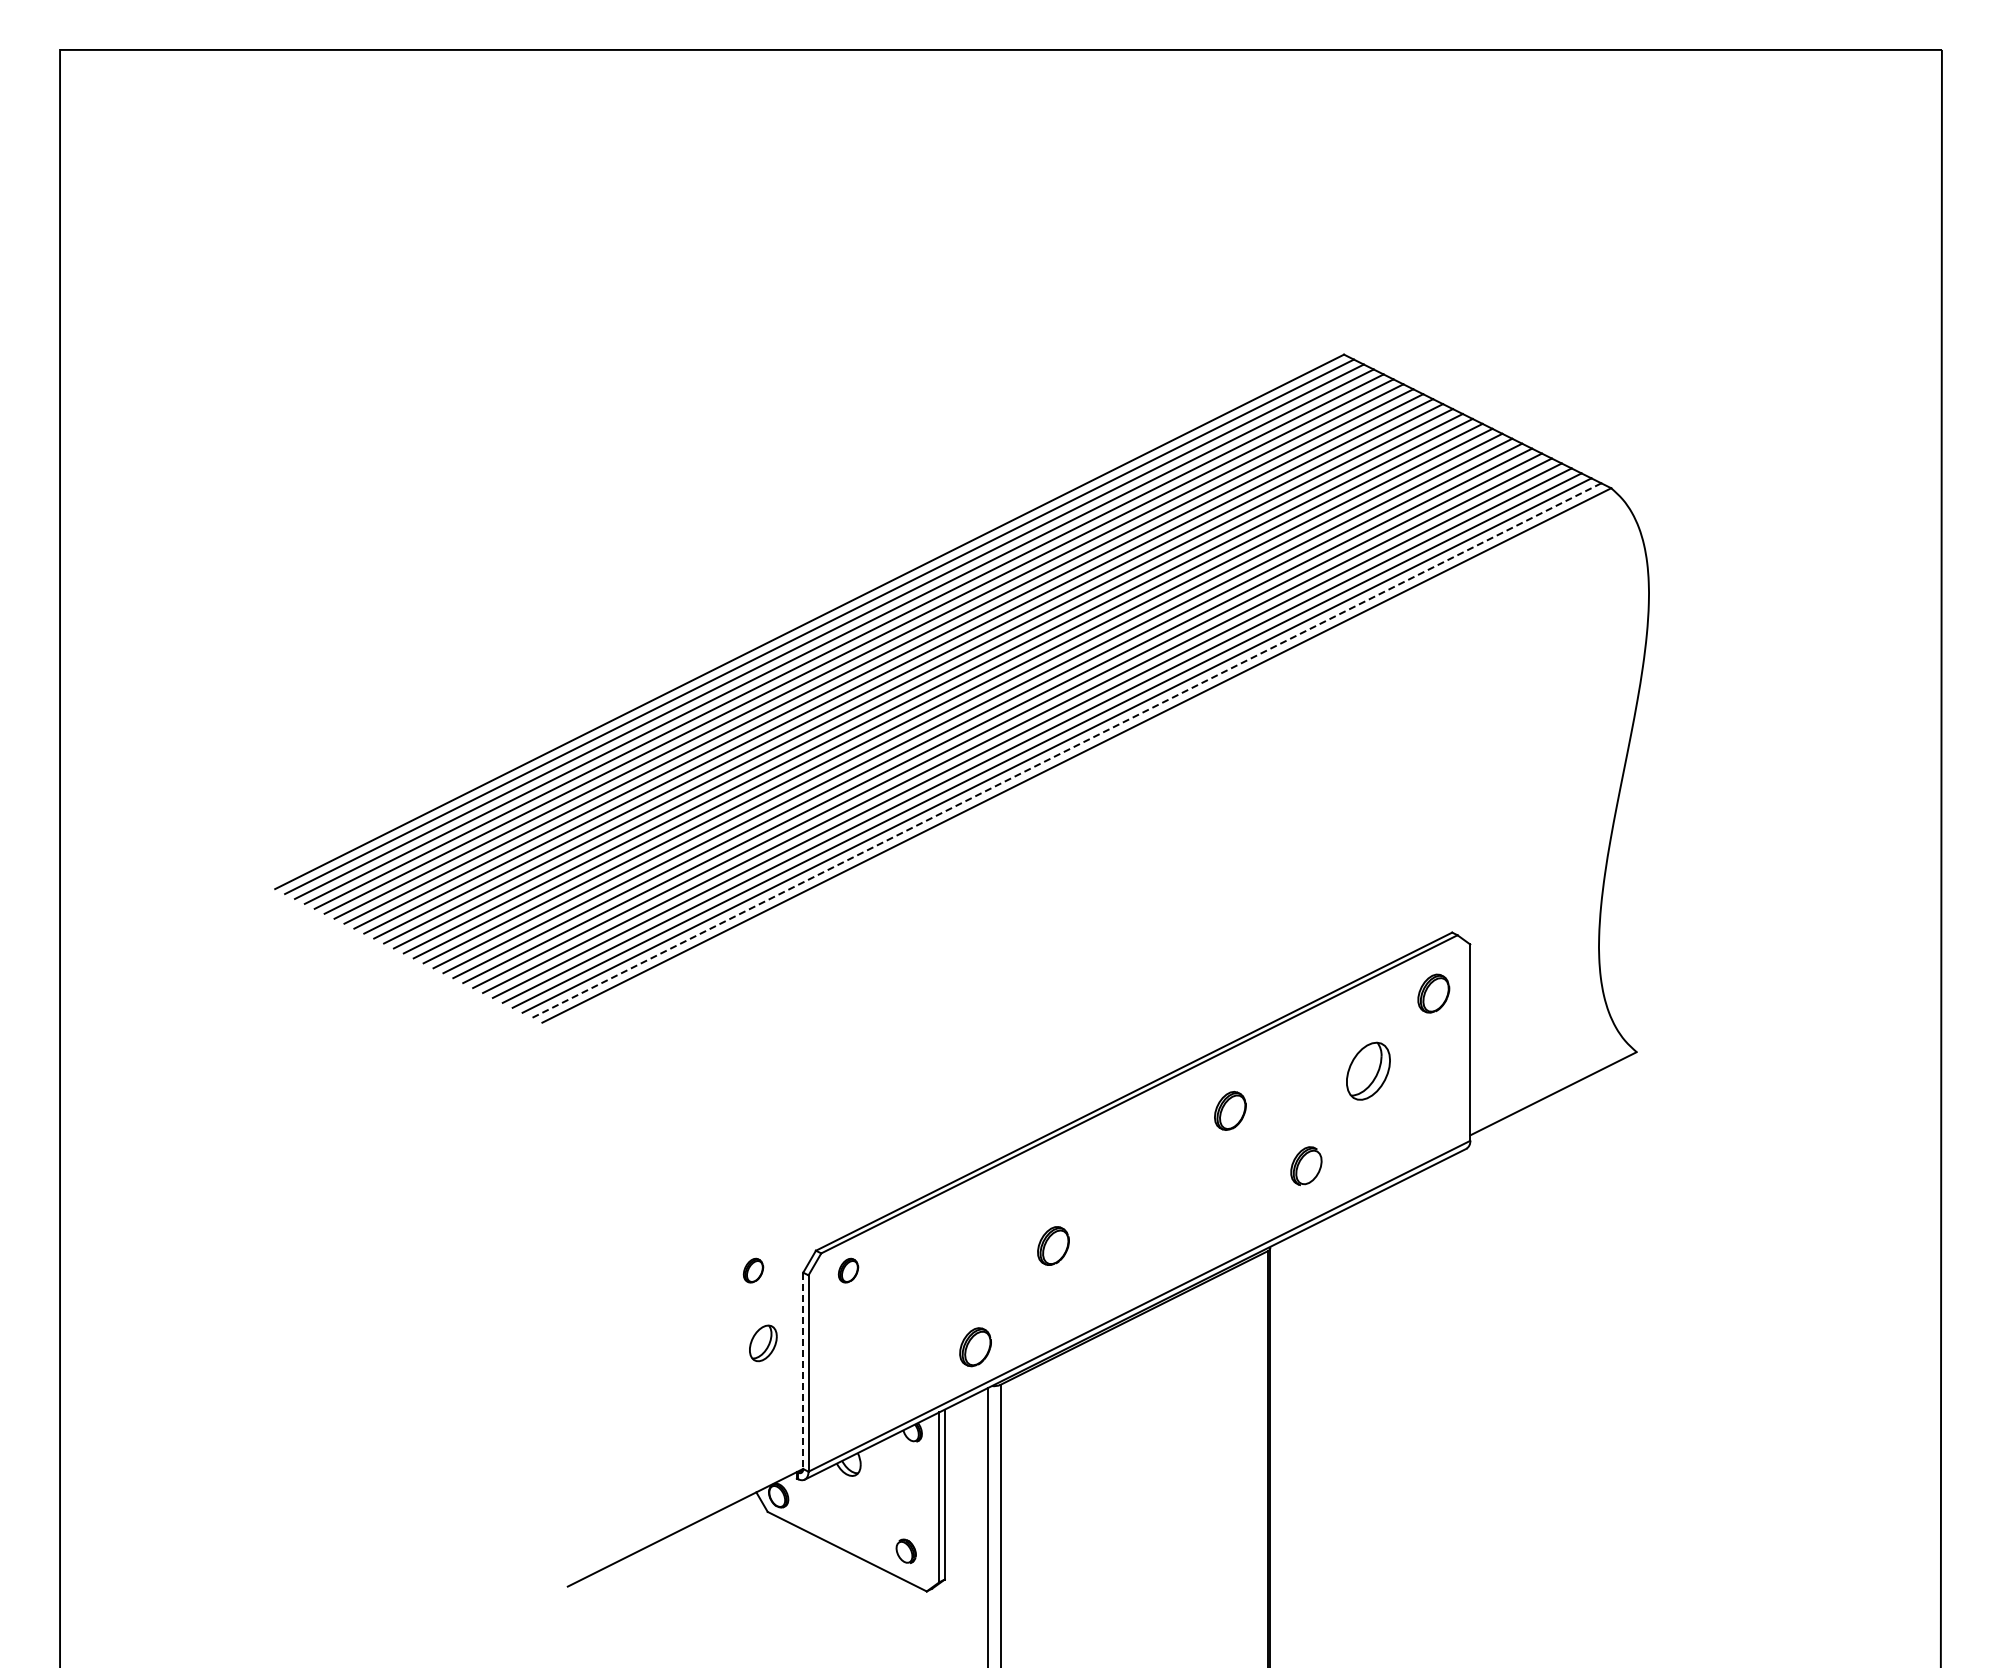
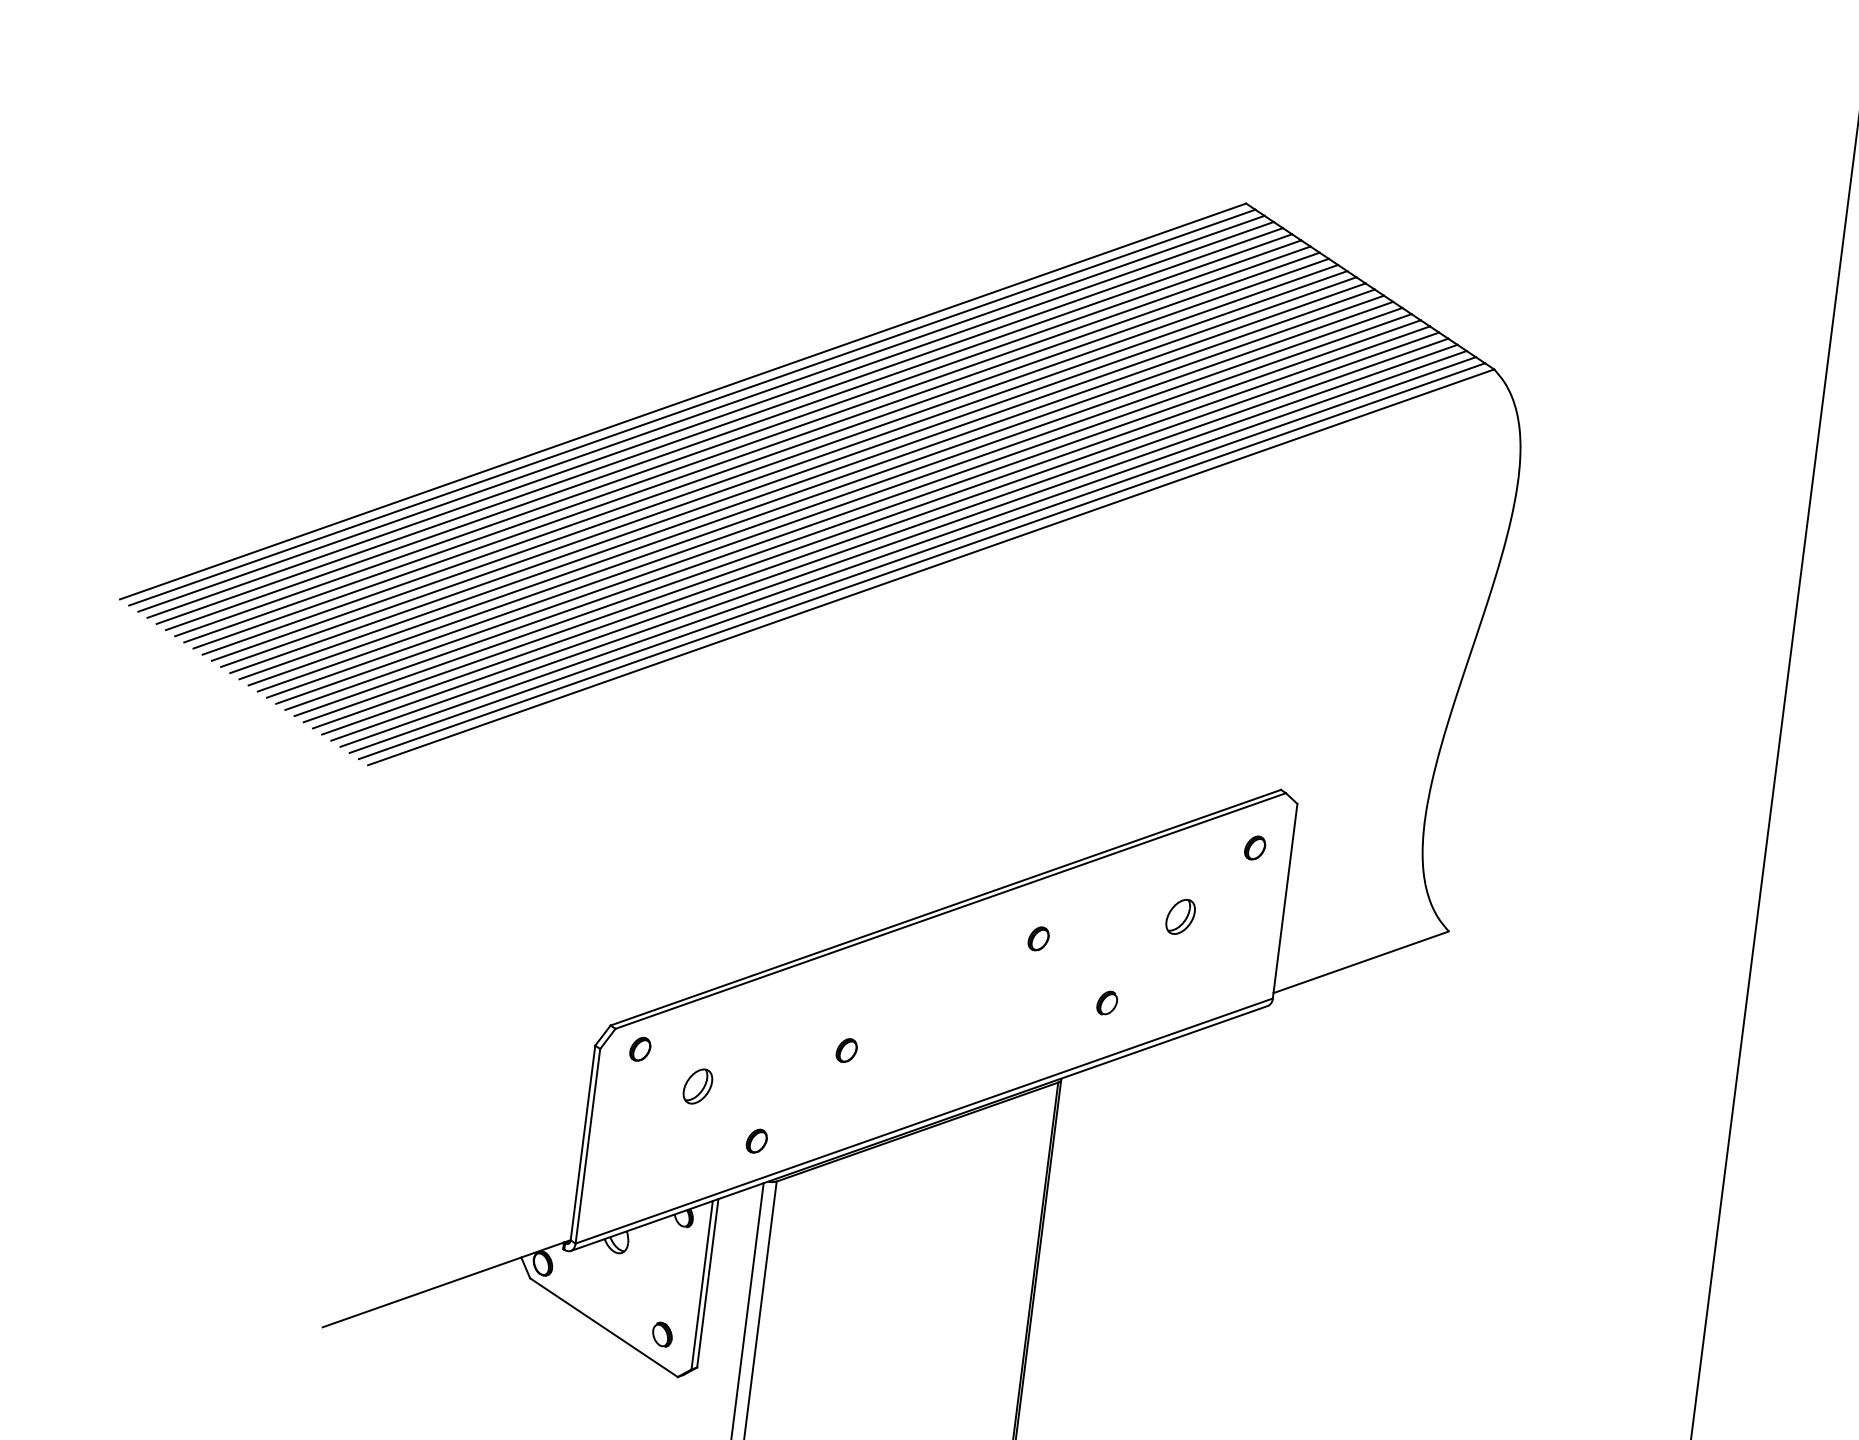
line: (1066, 750) -> (921, 561), dashed -> solid
part: (1433, 993) -> (1254, 847), size x0.62
part: (1368, 1071) -> (1180, 917), size x0.62
part: (1229, 1110) -> (1038, 938), size x0.62
part: (1306, 1166) -> (1107, 1003), size x0.62
part: (1053, 1245) -> (846, 1050), size x0.62
part: (753, 1270) -> (546, 1037), removed
part: (763, 1343) -> (698, 1086), moved
part: (975, 1347) -> (756, 1141), size x0.62
line: (803, 1371) -> (583, 1143), dashed -> solid

